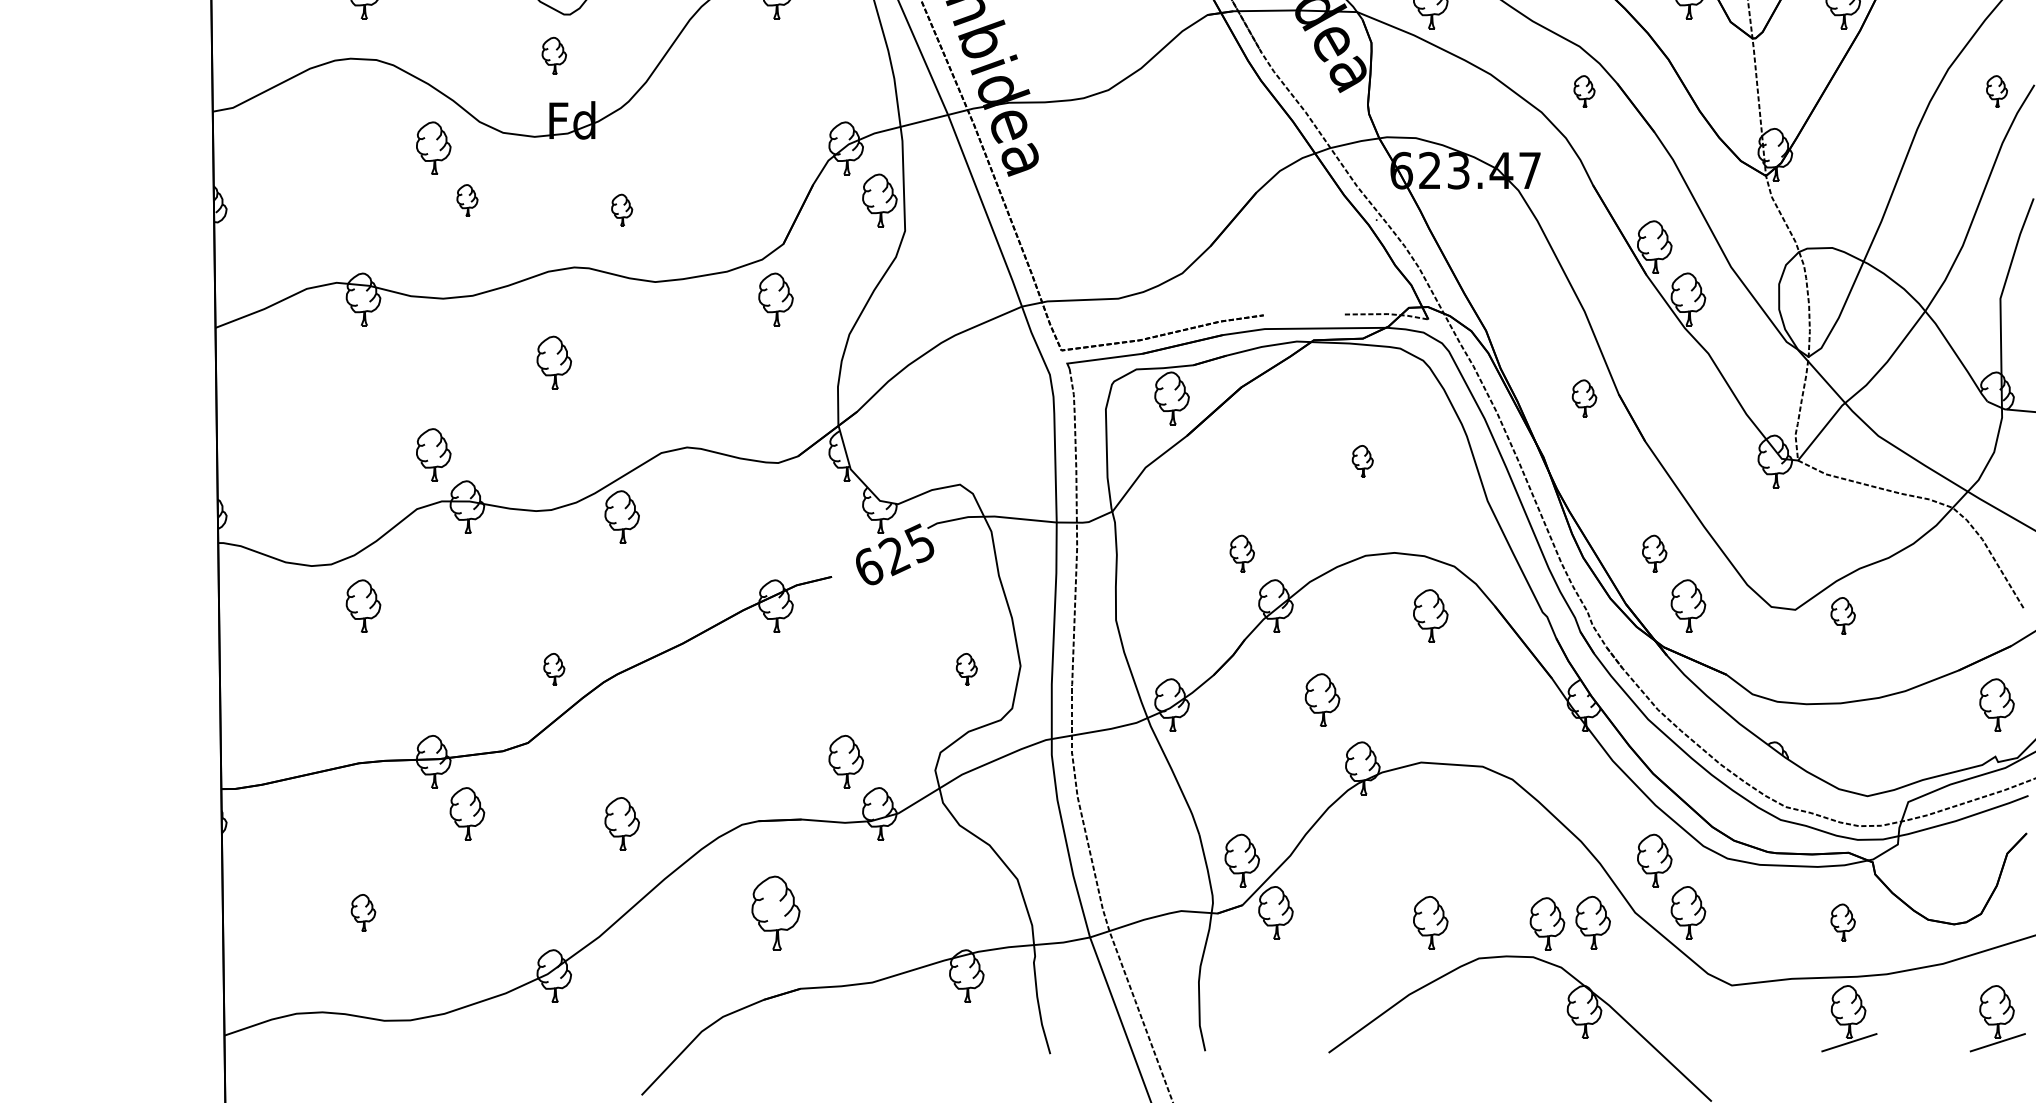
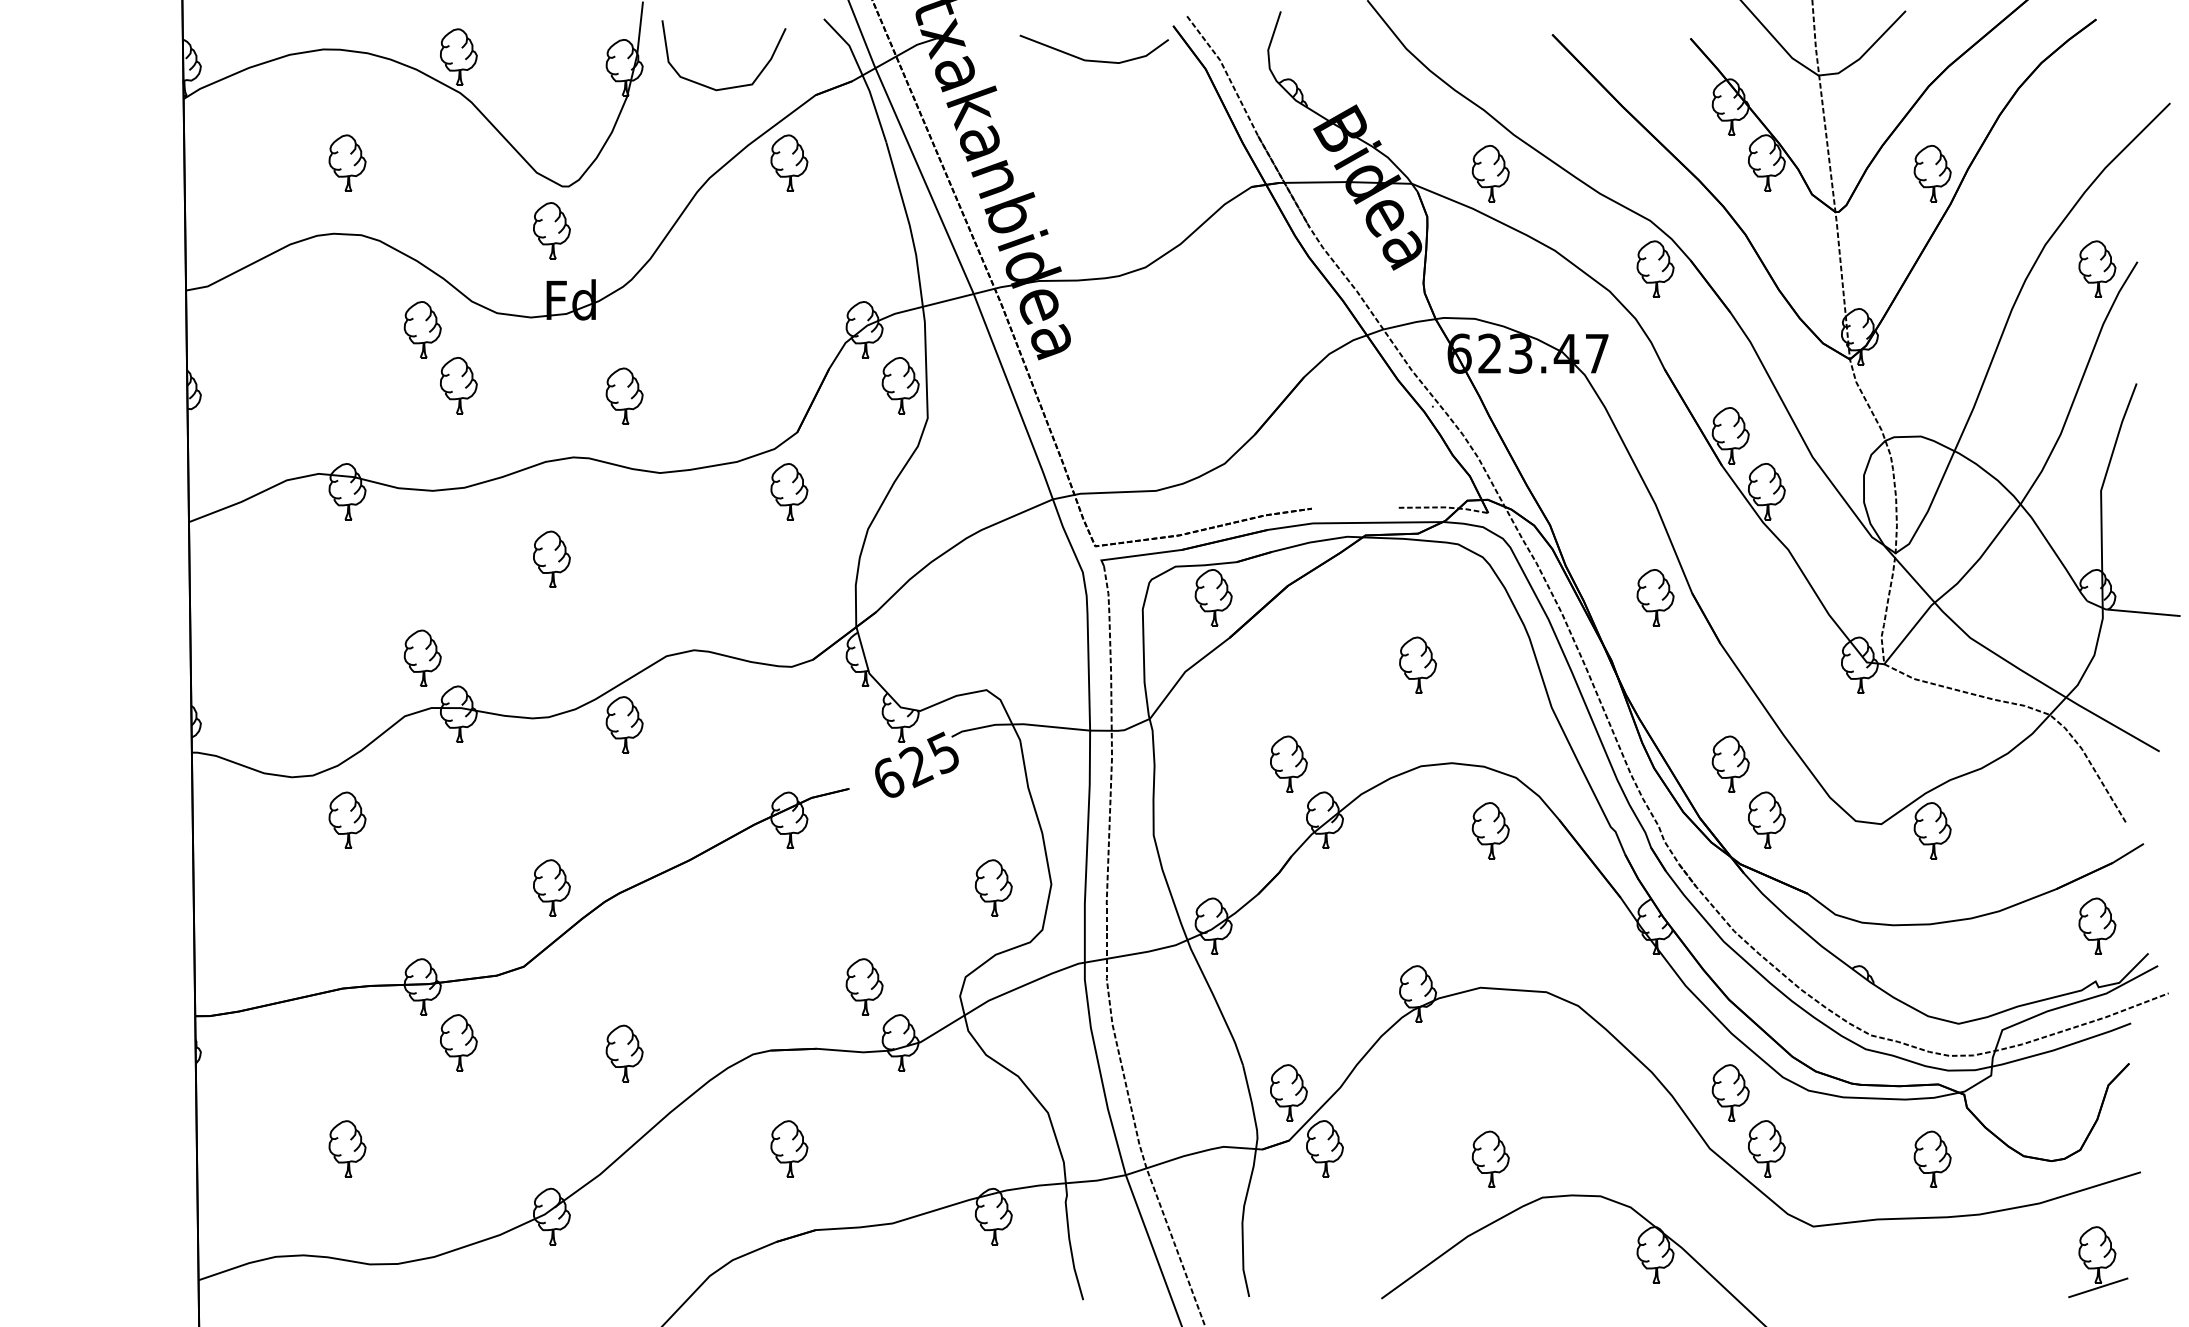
part: (553, 55) -> (551, 230), size x1.43
part: (1584, 91) -> (1655, 268), size x1.67
part: (1997, 91) -> (2097, 268), size x1.67
part: (467, 200) -> (458, 385), size x1.67
part: (622, 209) -> (624, 395), size x1.67
part: (1584, 398) -> (1655, 597), size x1.43
part: (1362, 460) -> (1417, 664), size x1.67
part: (1241, 553) -> (1288, 763), size x1.43
part: (1654, 553) -> (1730, 763), size x1.43
part: (1843, 615) -> (1932, 830), size x1.43
part: (553, 668) -> (551, 887), size x1.67
part: (966, 668) -> (993, 887), size x1.67
part: (1322, 699) -> (1374, 920), removed
part: (363, 912) -> (347, 1148), size x1.43
part: (776, 912) -> (789, 1148), size x0.71
part: (1592, 921) -> (1664, 1158), removed
part: (1843, 921) -> (1932, 1158), size x1.43
part: (1547, 923) -> (1615, 1160), removed
part: (1849, 1019) -> (1939, 1262), removed

